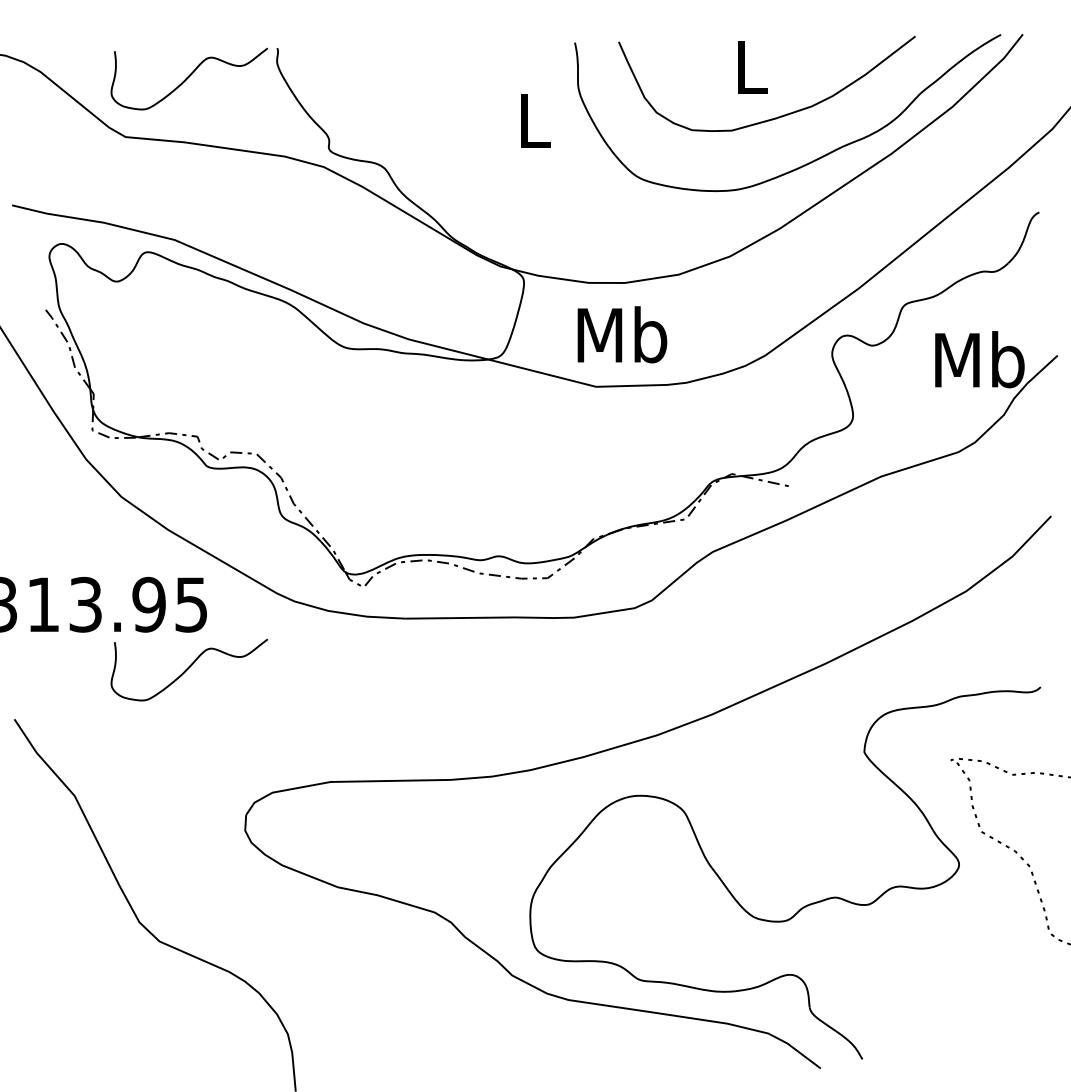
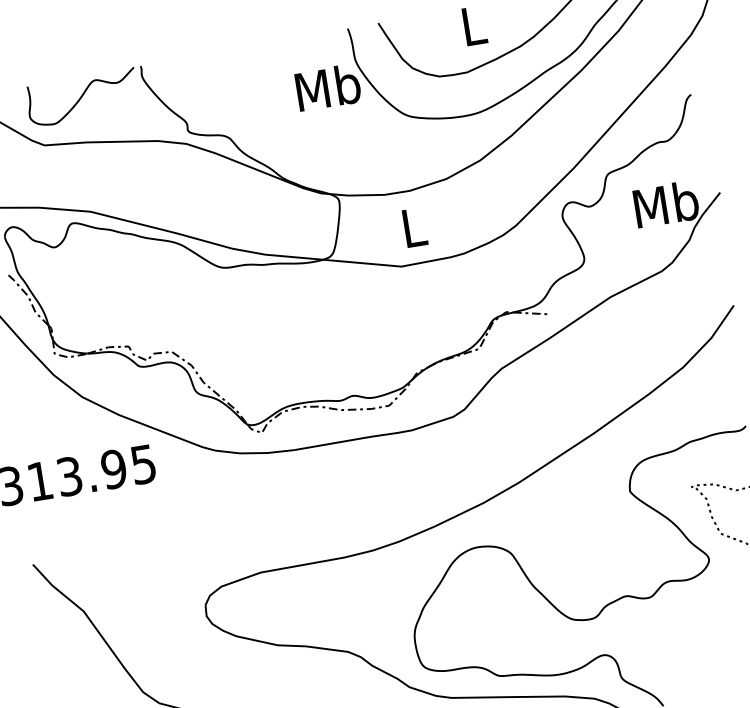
text: (534, 120) -> (328, 87), L -> Mb
text: (622, 334) -> (413, 227), Mb -> L
curve: (188, 669) -> (148, 510), removed

